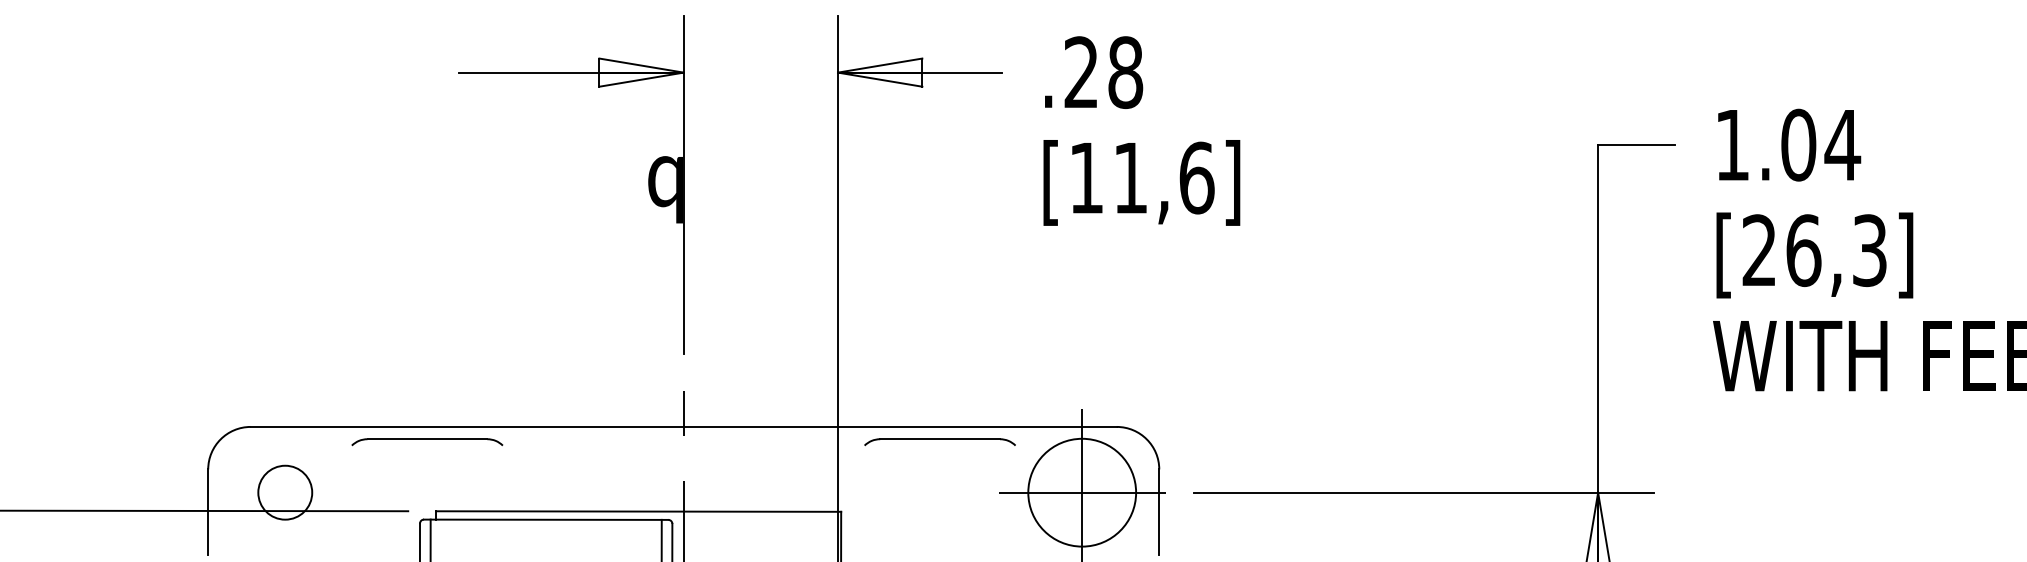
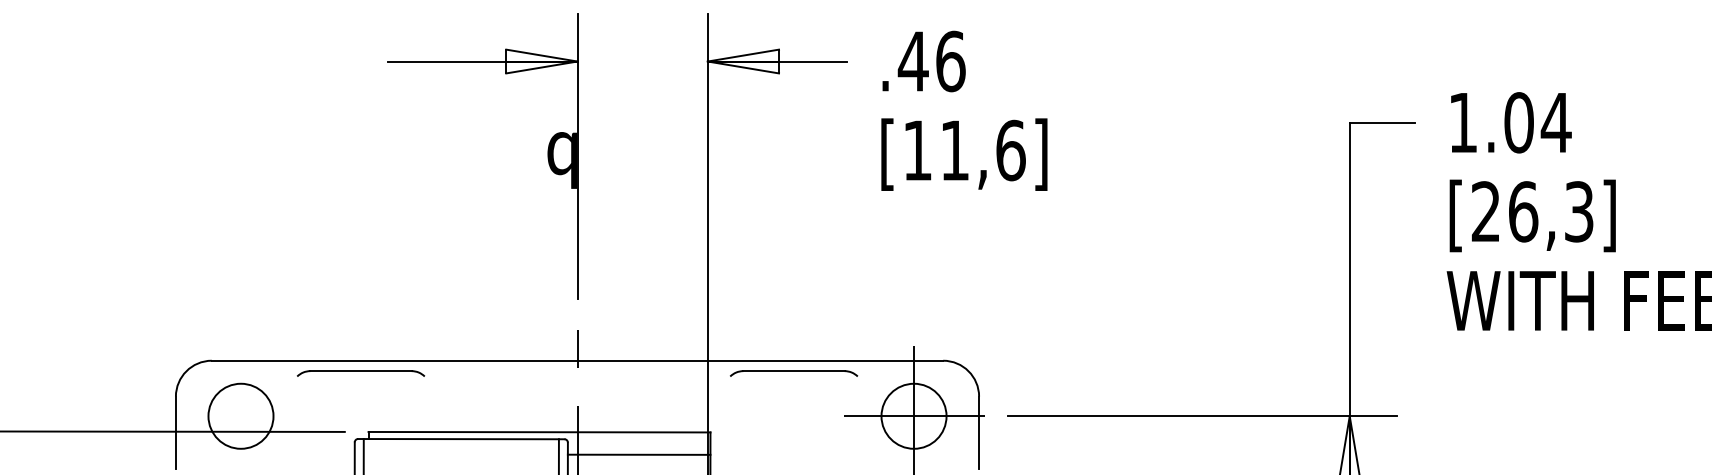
text: (1102, 72) -> (931, 61), .28 -> .46
circle: (284, 491) -> (240, 415), size x1.43
circle: (1081, 491) -> (913, 415), size x0.71
line: (755, 537) -> (638, 454), added

